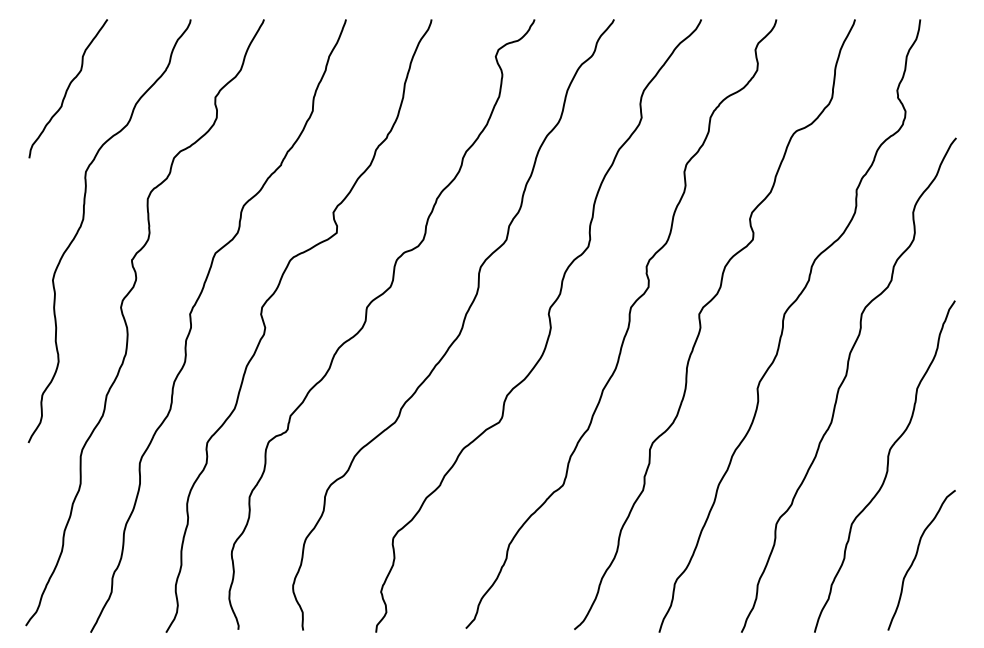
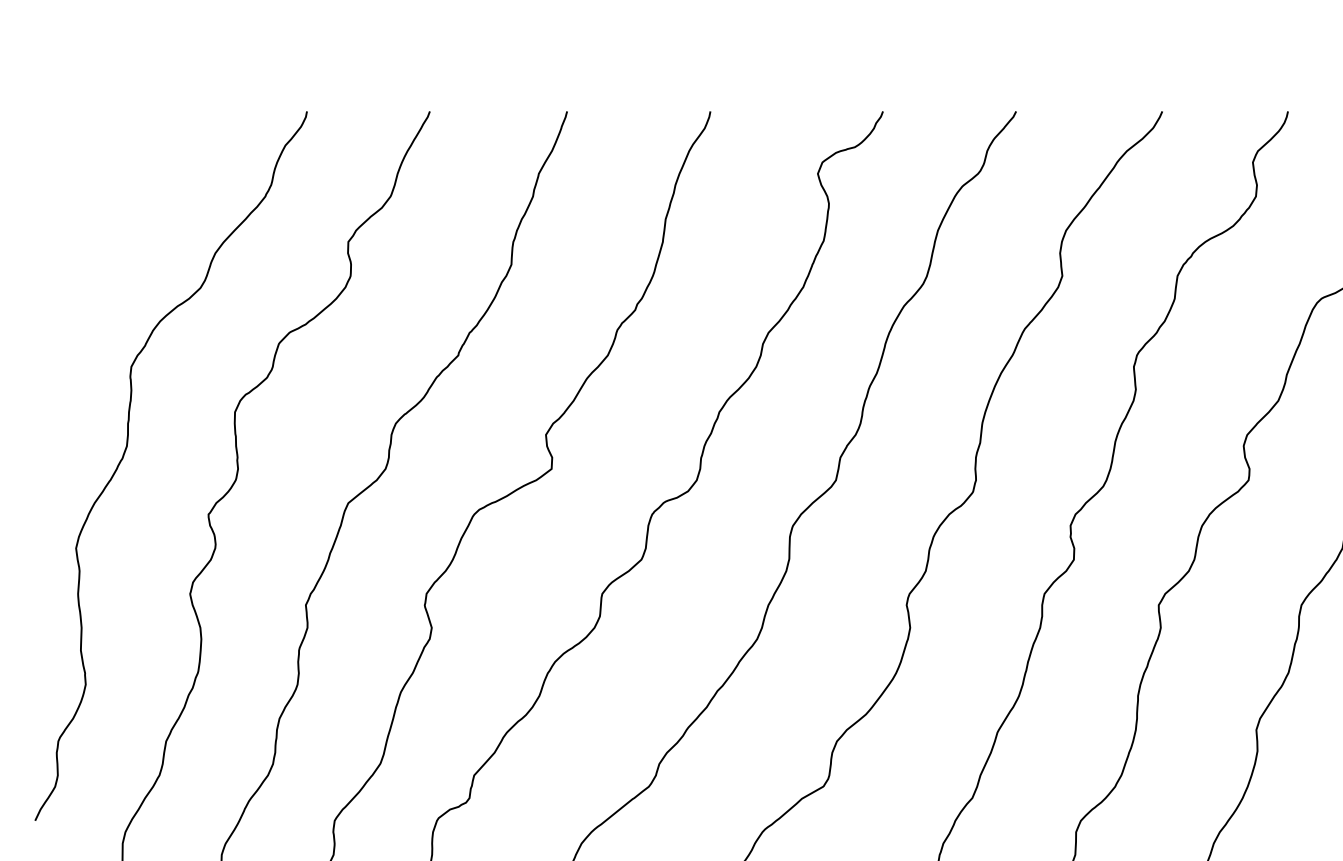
curve: (67, 88) -> (100, 227), removed

